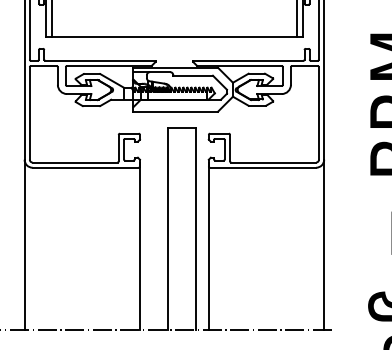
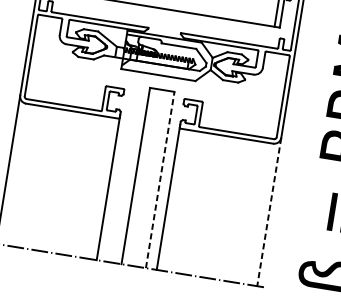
line: (196, 228) -> (160, 179), solid -> dashed
line: (324, 245) -> (269, 212), solid -> dashed

